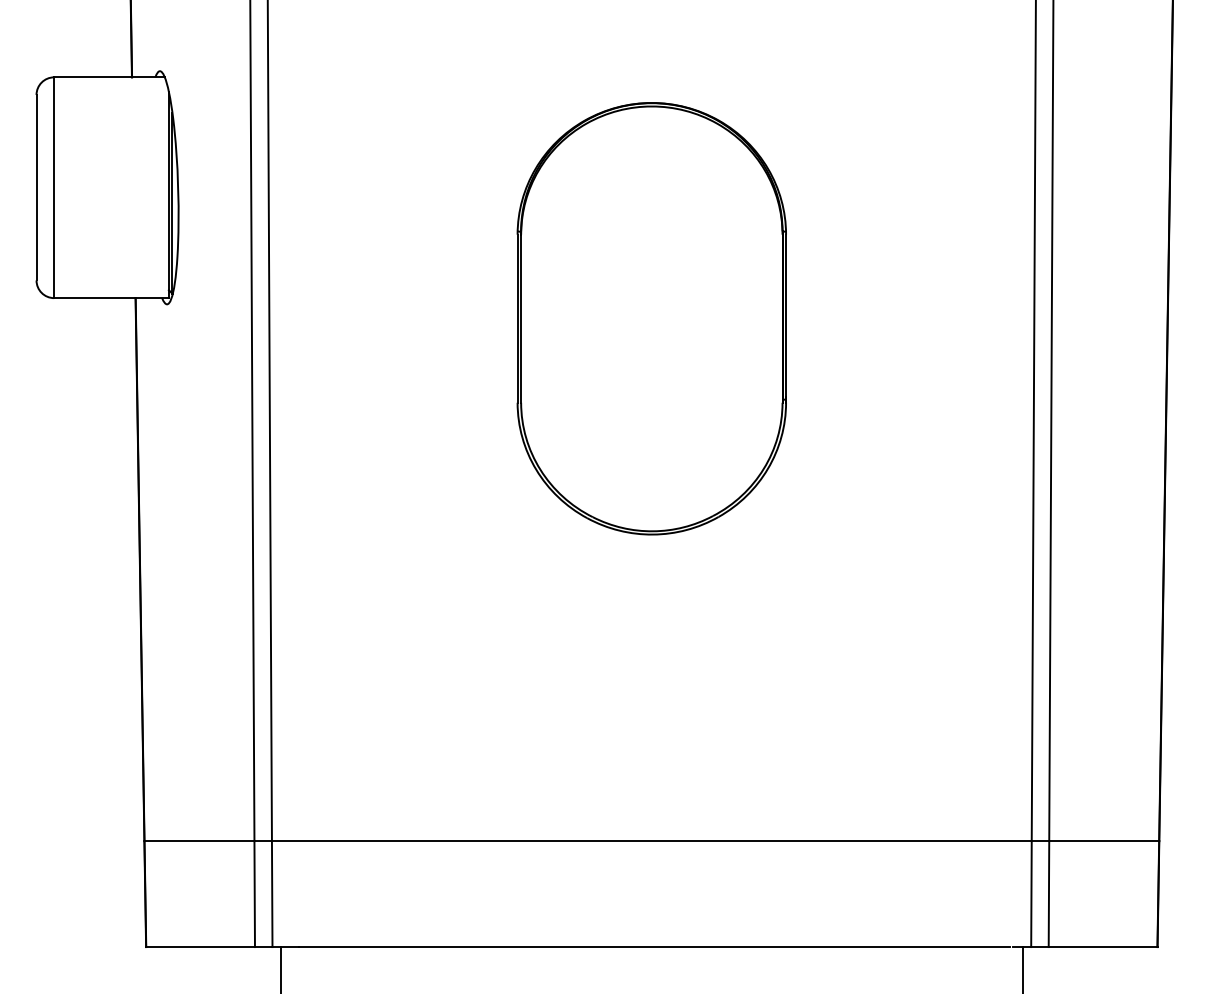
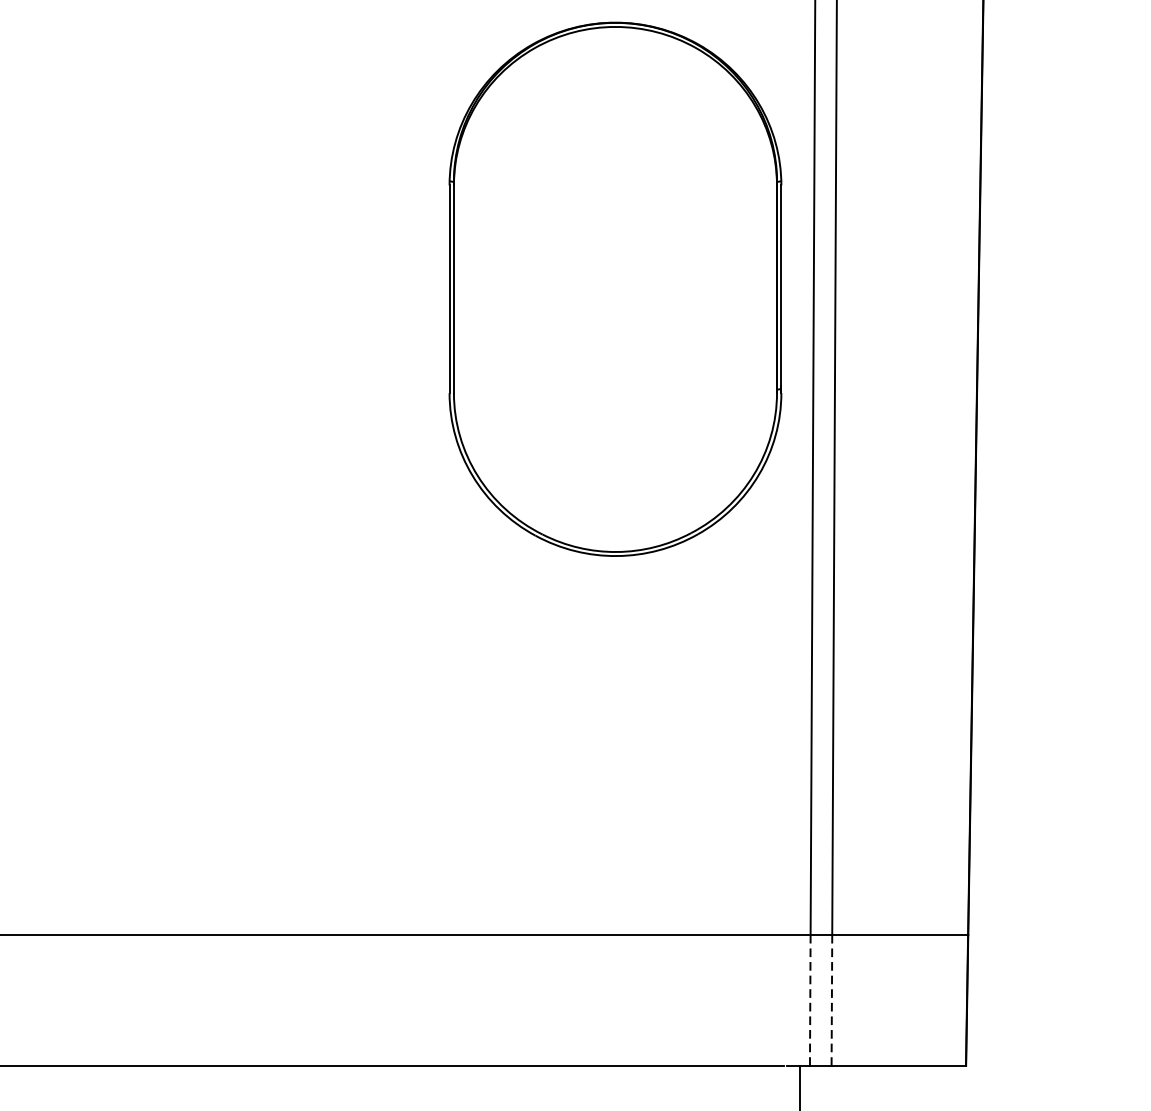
part: (651, 318) -> (615, 288), moved
line: (1031, 894) -> (810, 1000), solid -> dashed
line: (1048, 894) -> (831, 1000), solid -> dashed

